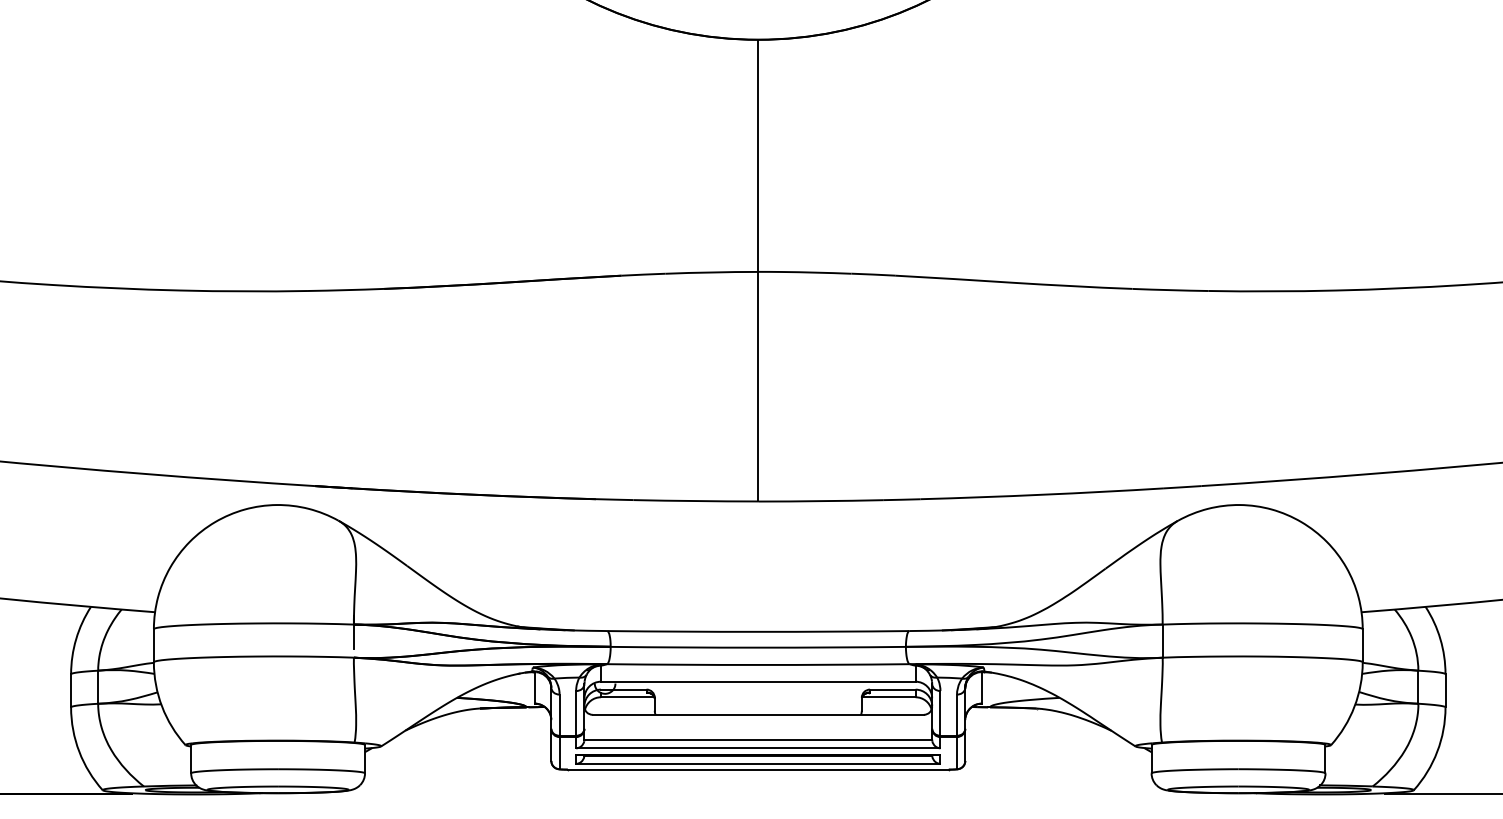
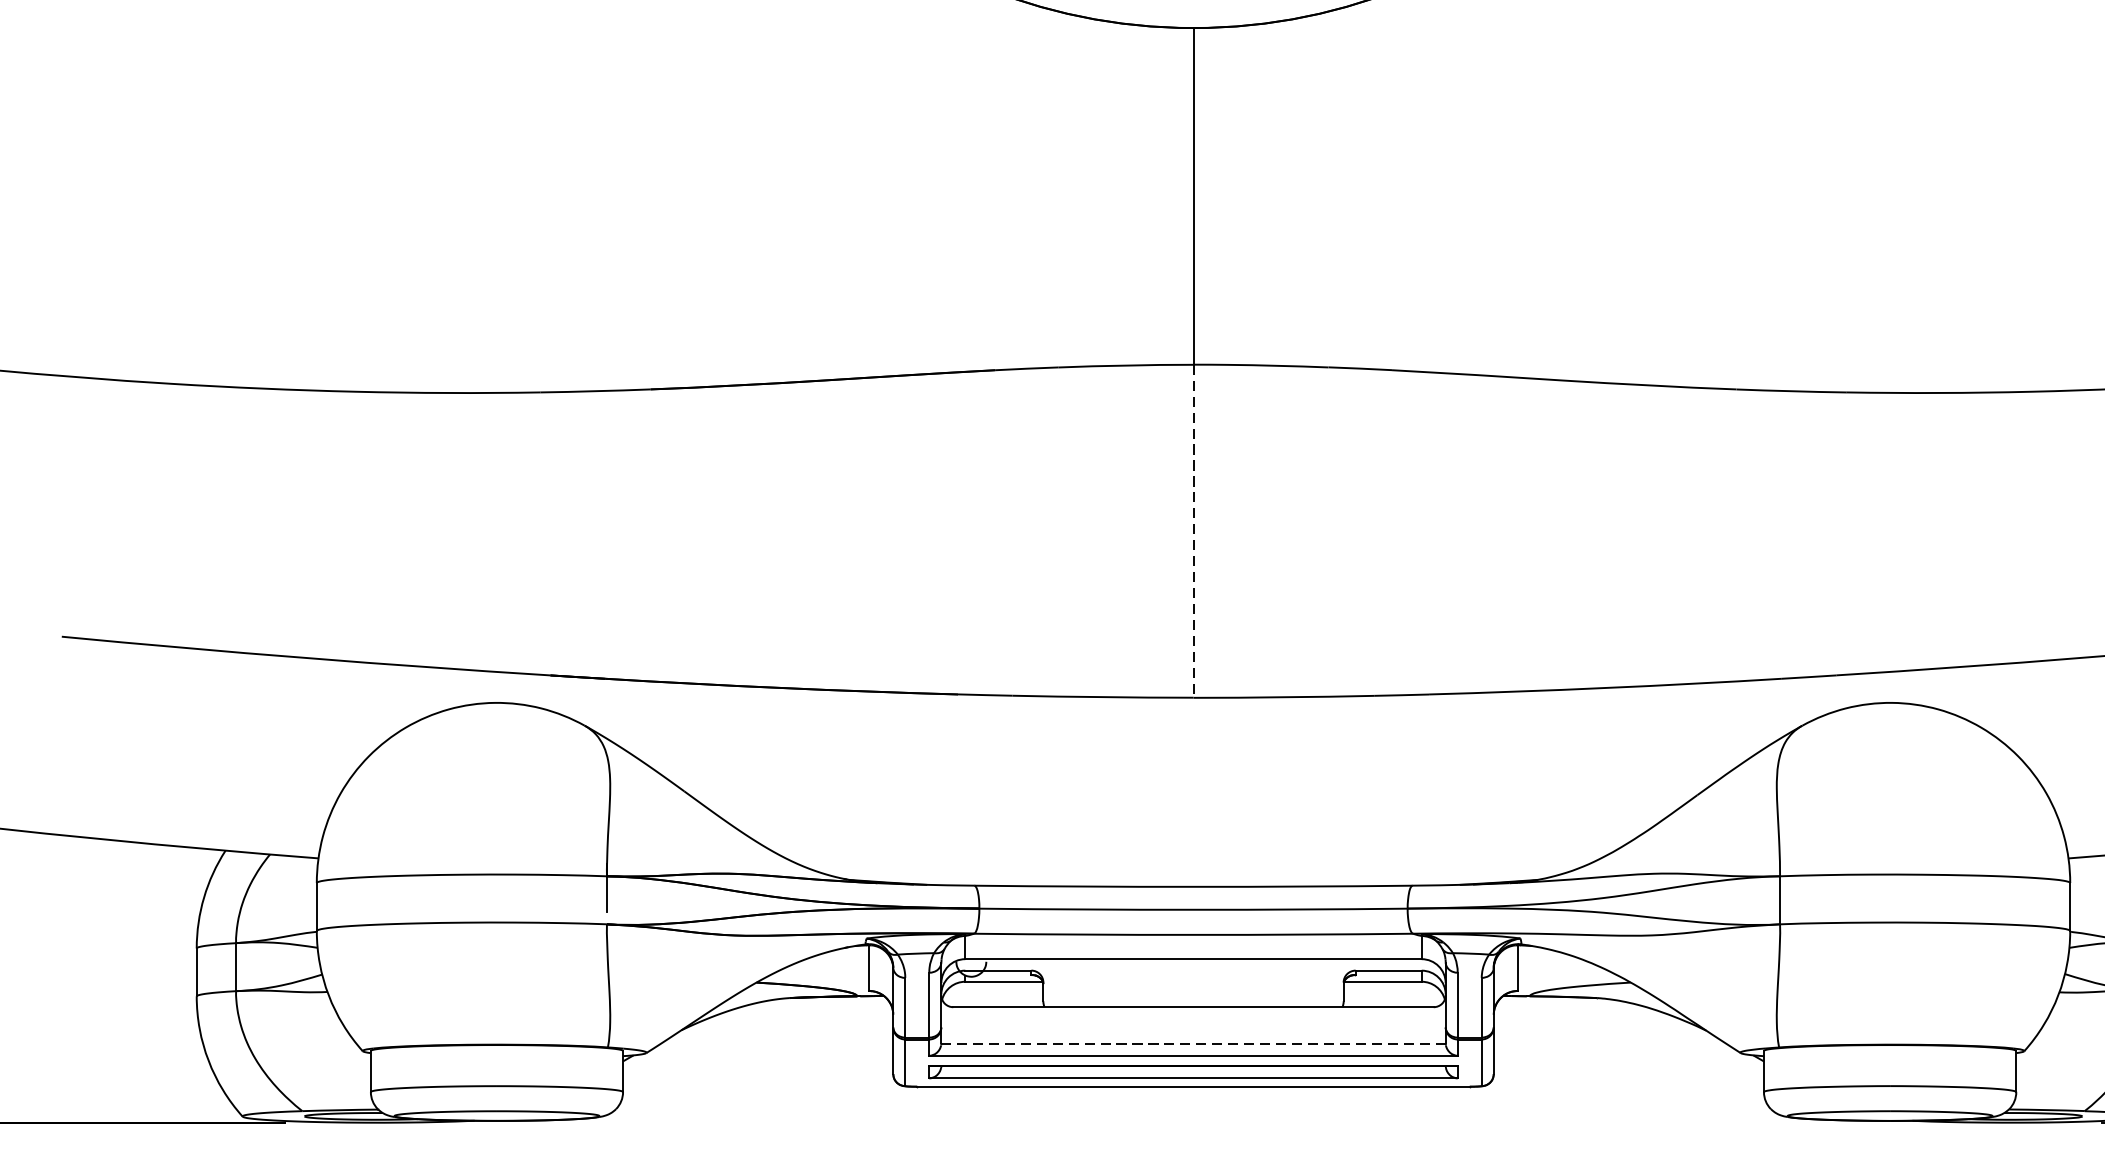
line: (758, 386) -> (1193, 530), solid -> dashed
line: (758, 740) -> (1193, 1044), solid -> dashed

